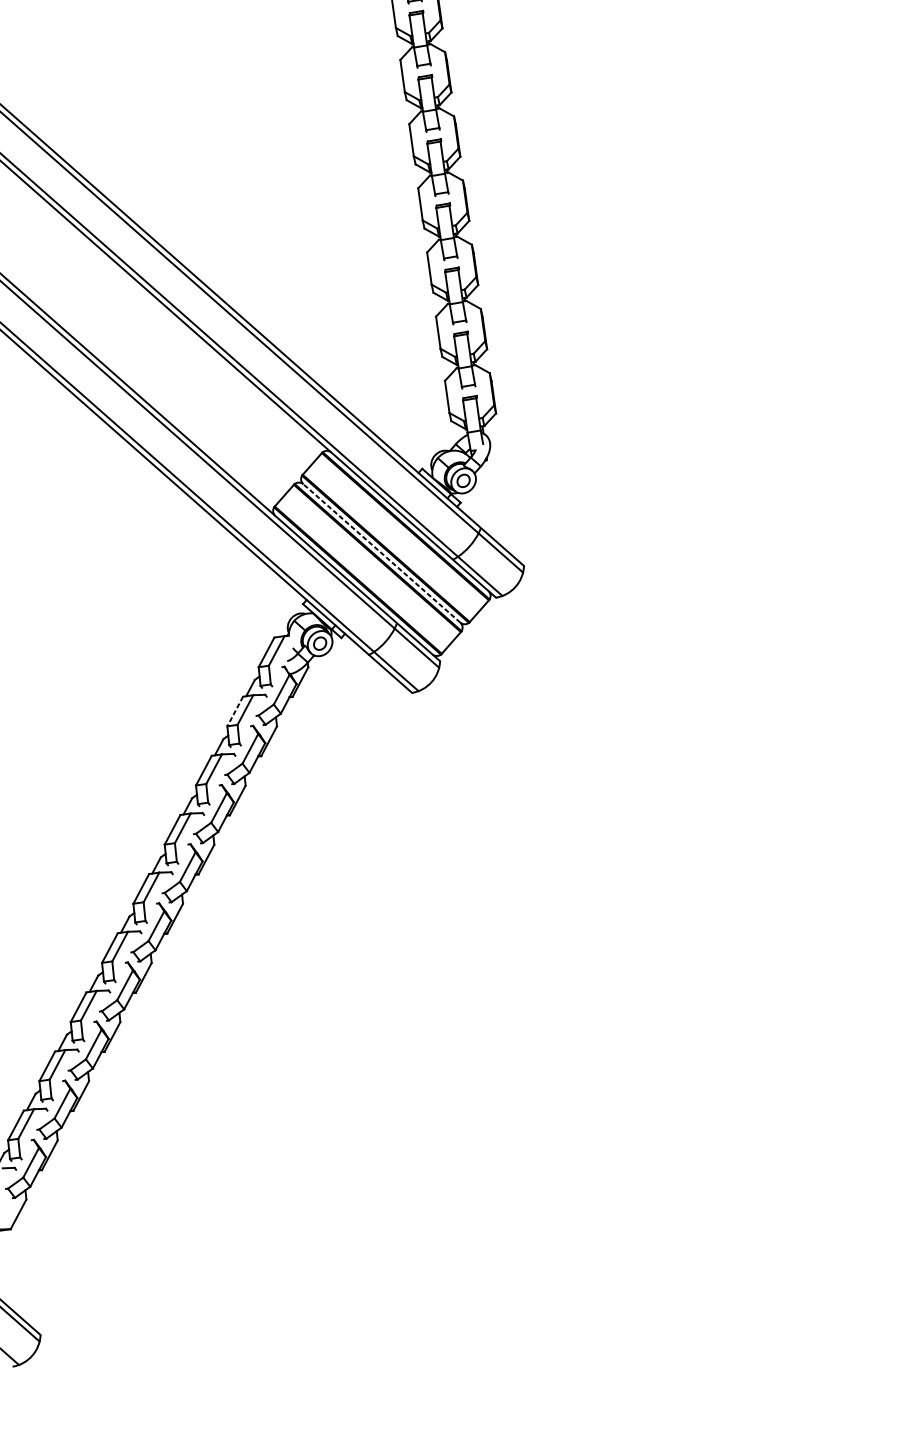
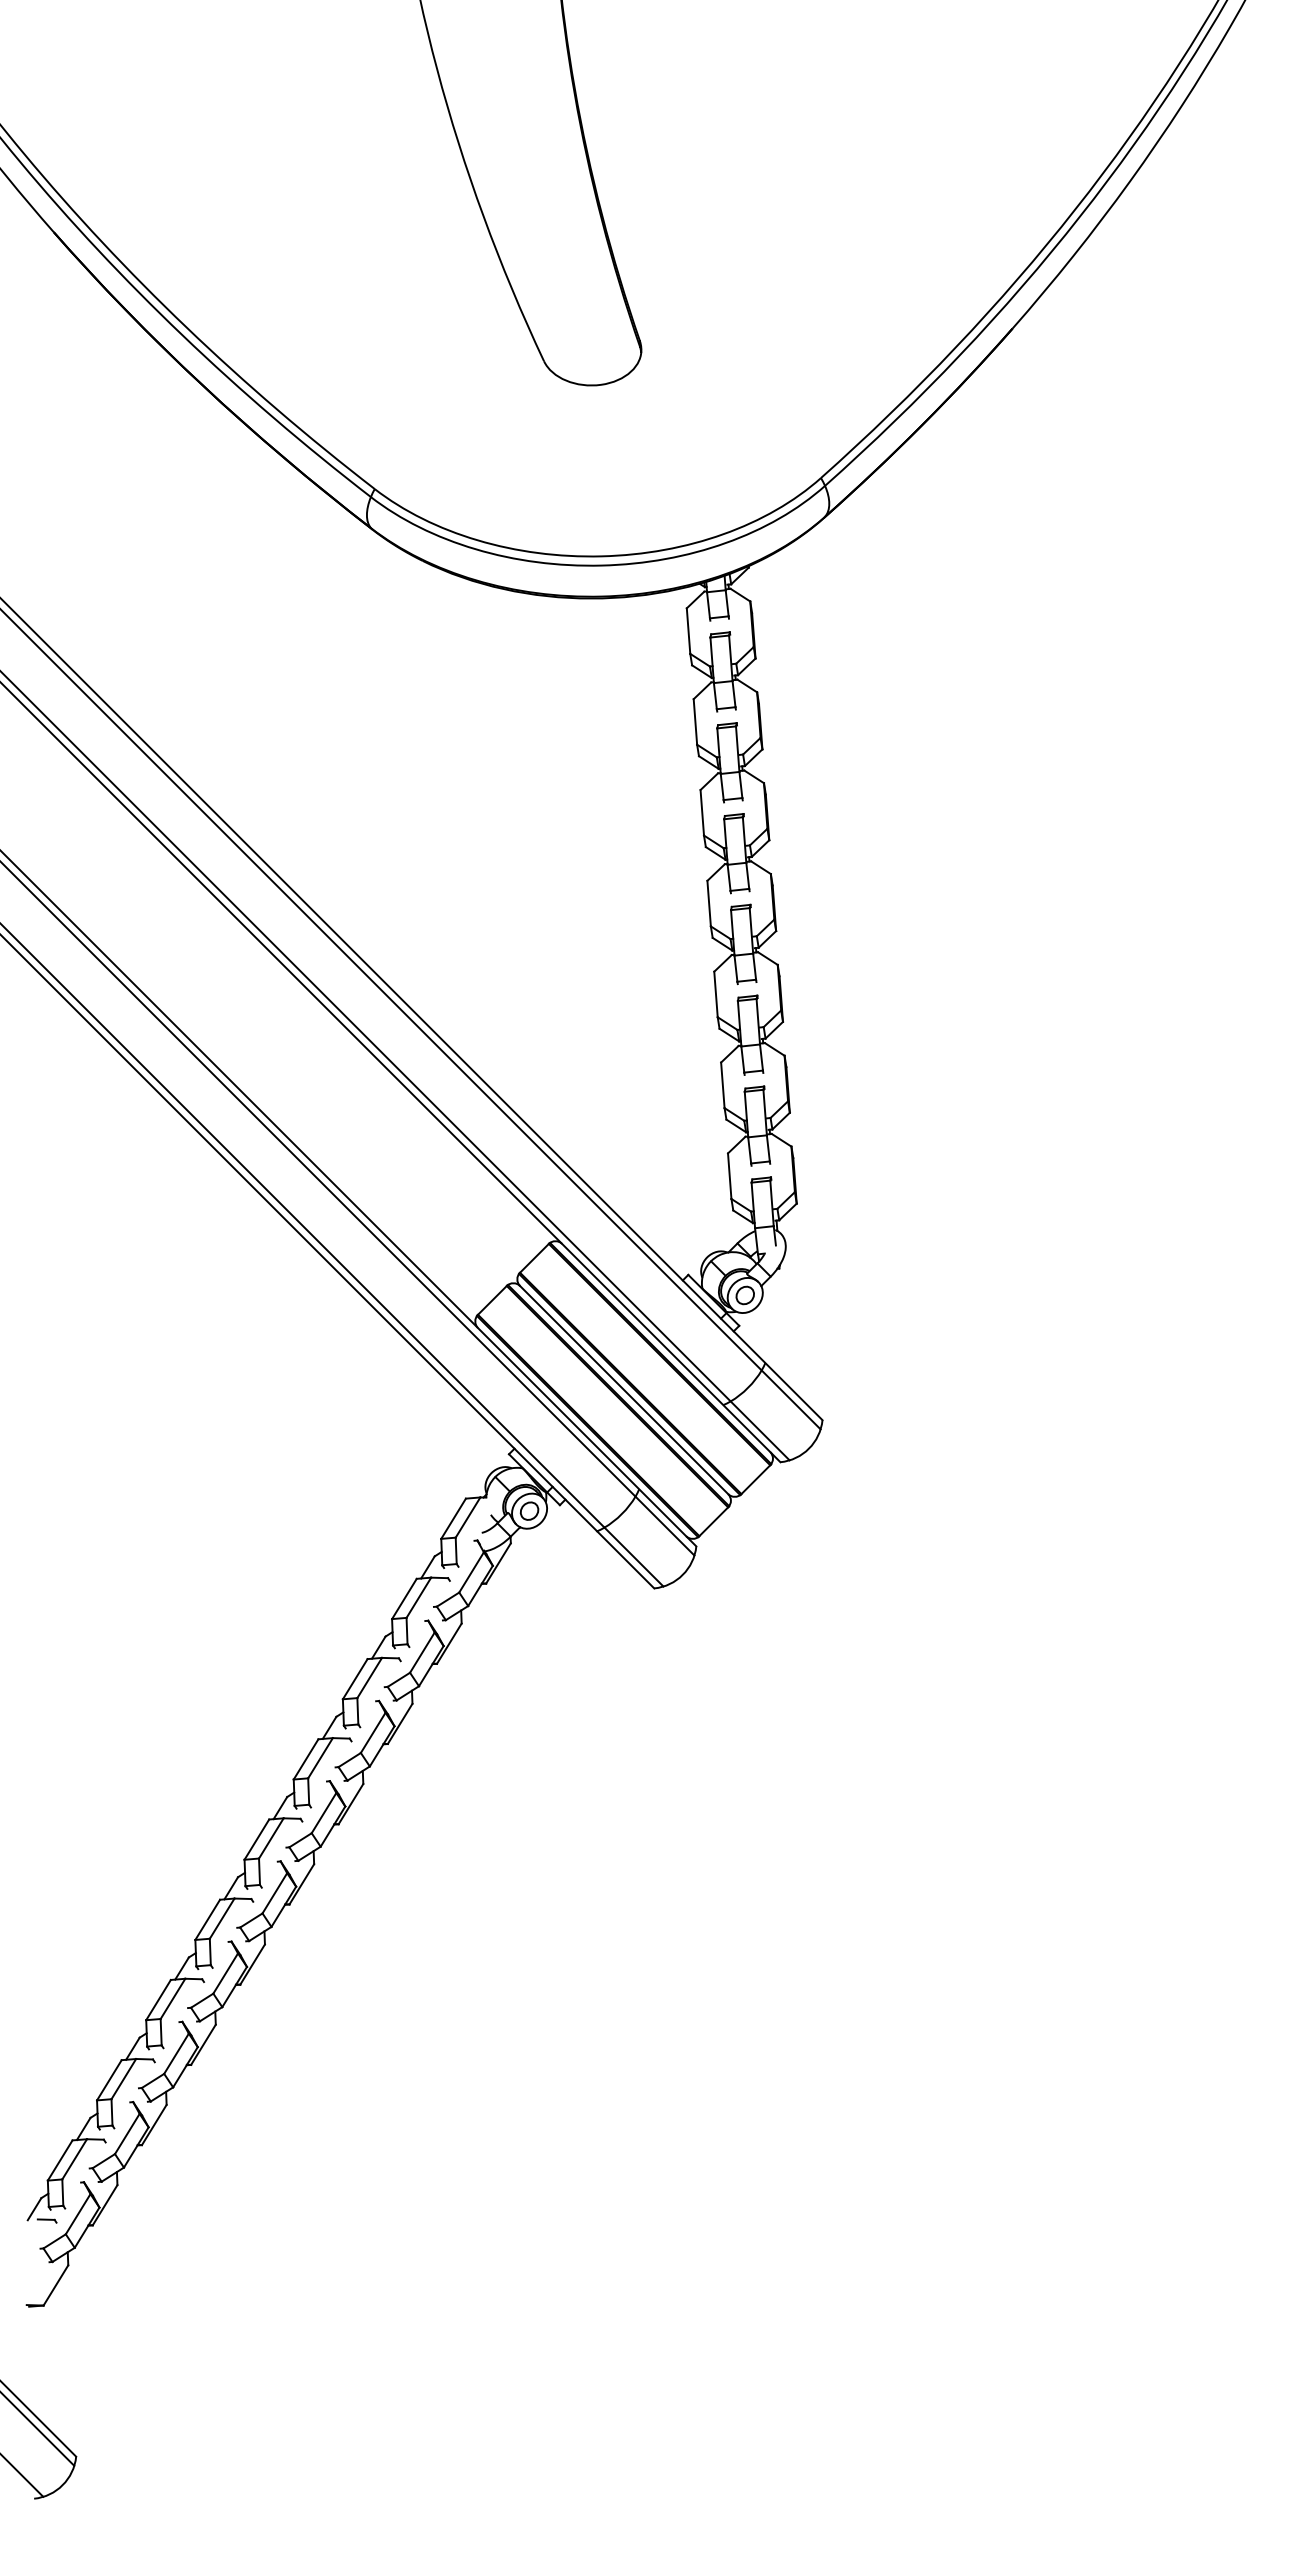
line: (381, 553) -> (623, 1389), dashed -> solid
line: (235, 711) -> (404, 1598), dashed -> solid

